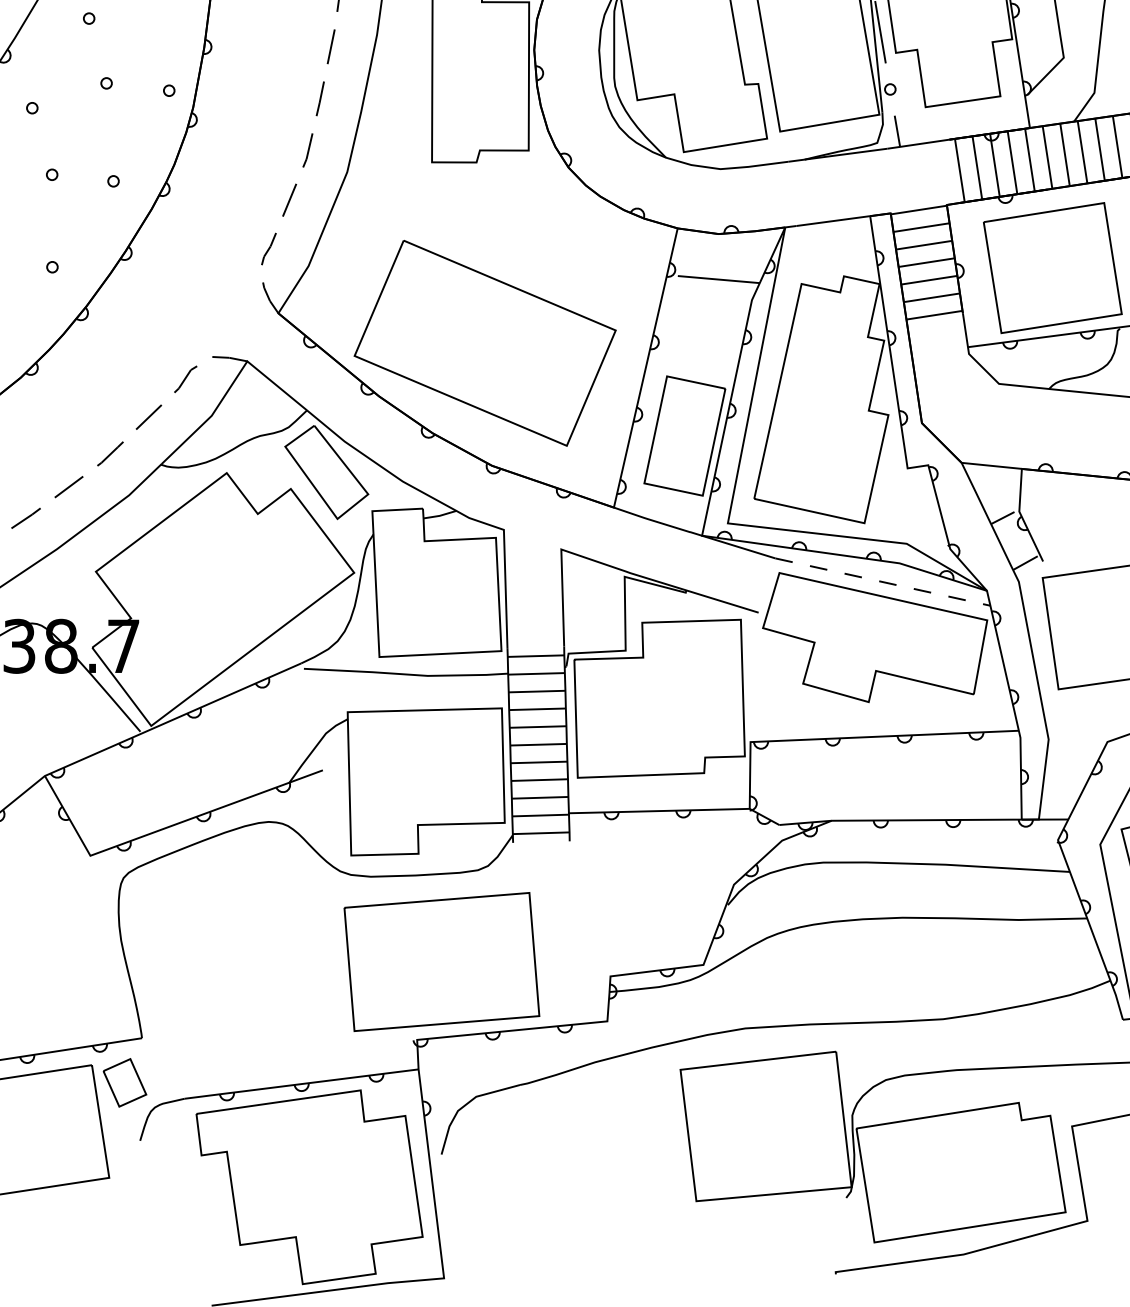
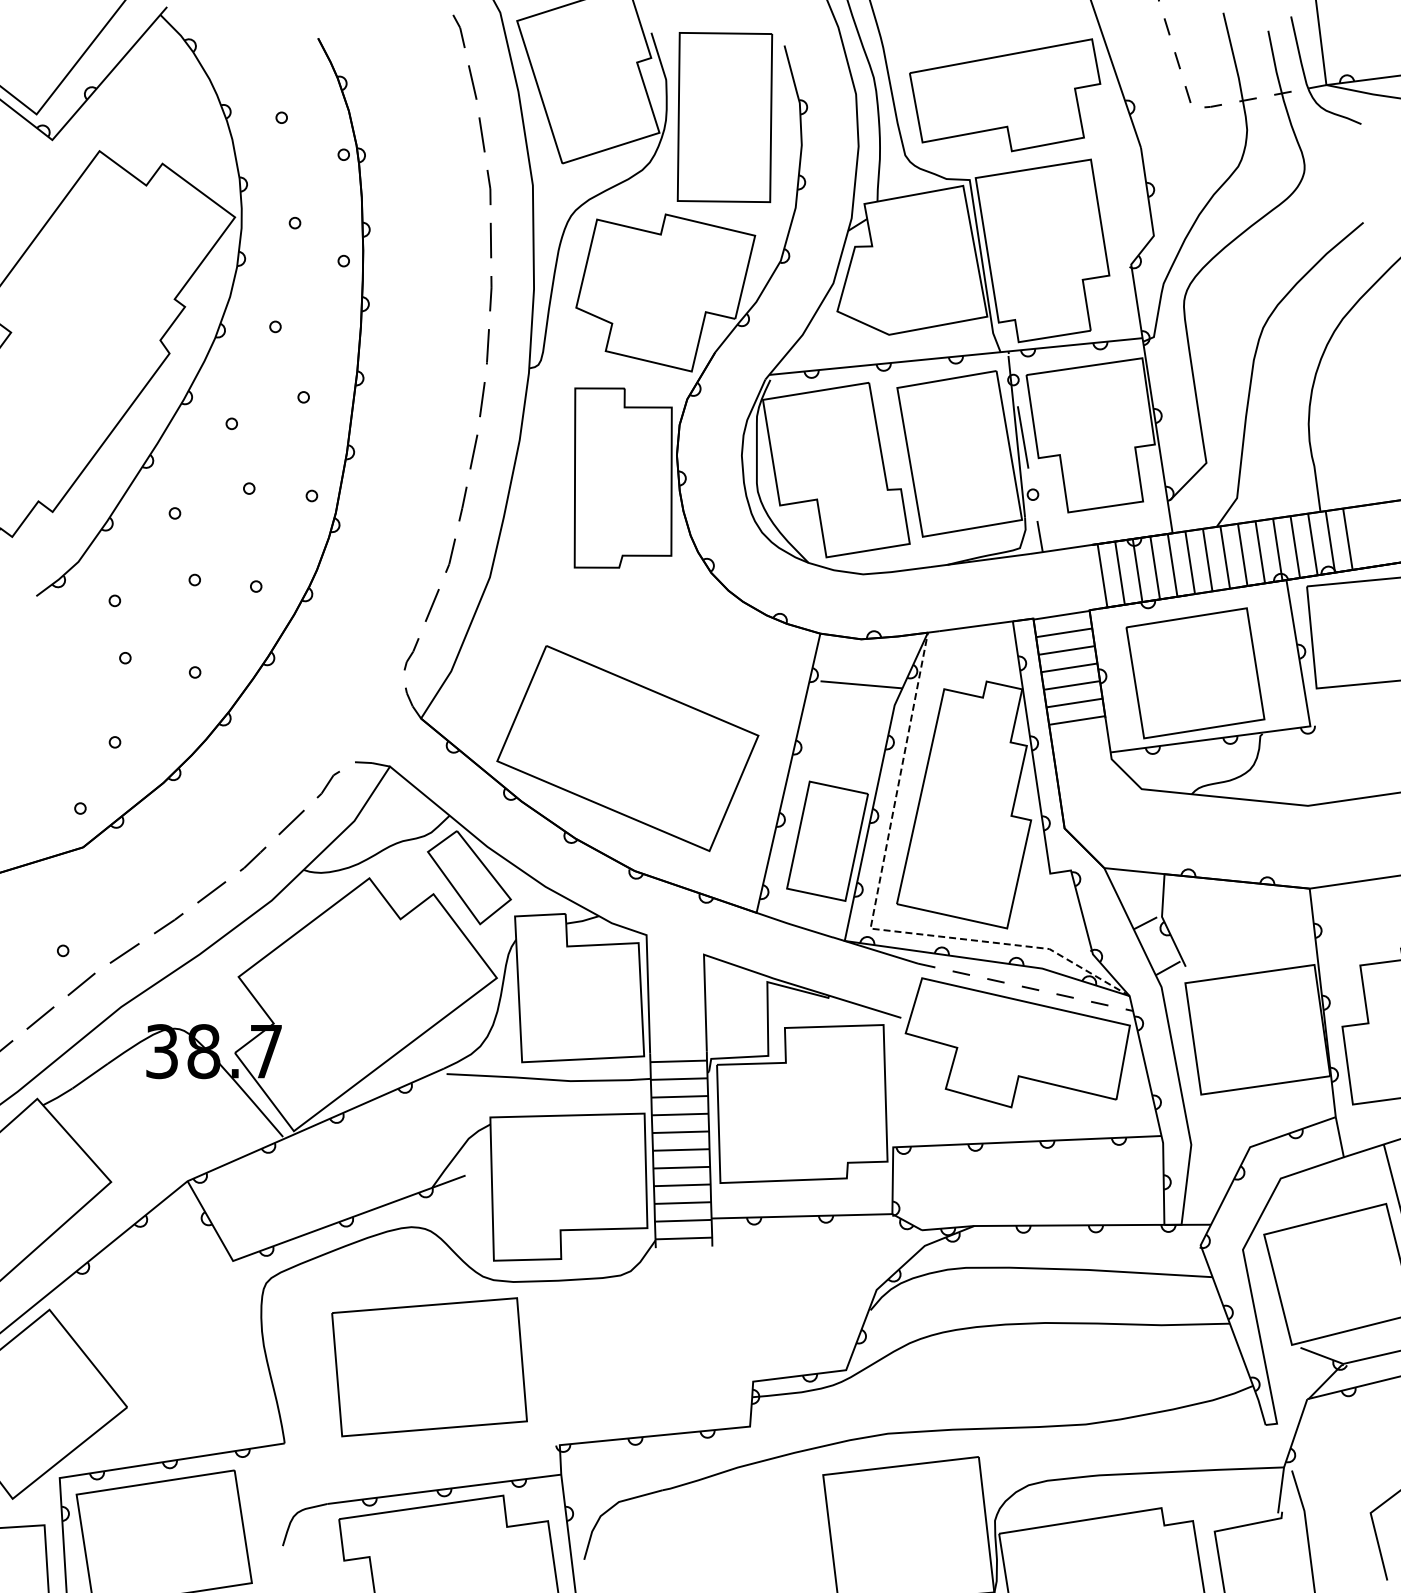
line: (730, 510) -> (873, 915), solid -> dashed
part: (441, 962) -> (429, 1367), moved
part: (124, 1082) -> (267, 1487), removed

